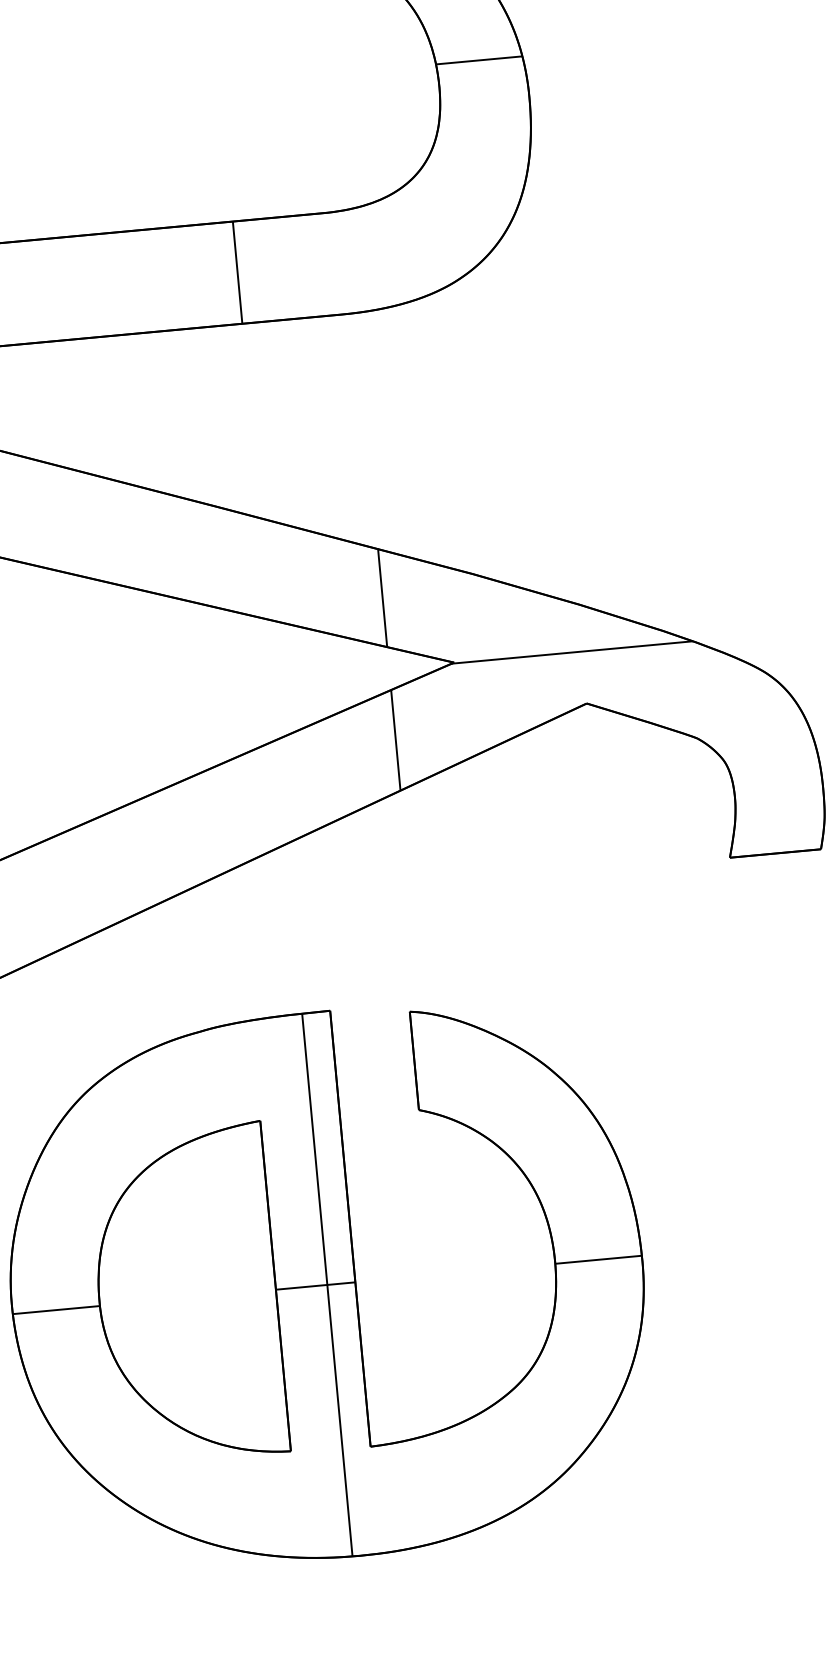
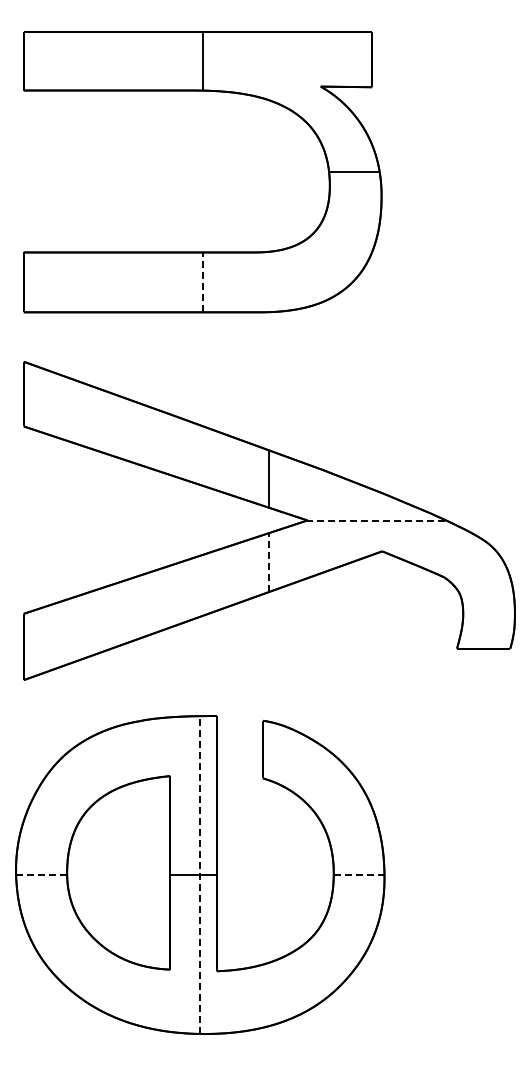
line: (237, 272) -> (202, 282), solid -> dashed
line: (572, 651) -> (376, 520), solid -> dashed
line: (395, 738) -> (269, 561), solid -> dashed
line: (599, 1258) -> (359, 874), solid -> dashed
line: (327, 1285) -> (200, 875), solid -> dashed
line: (56, 1309) -> (41, 874), solid -> dashed

